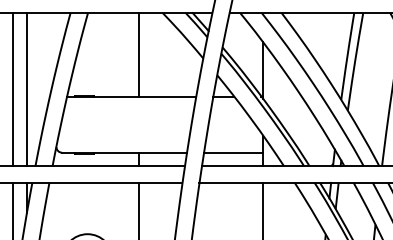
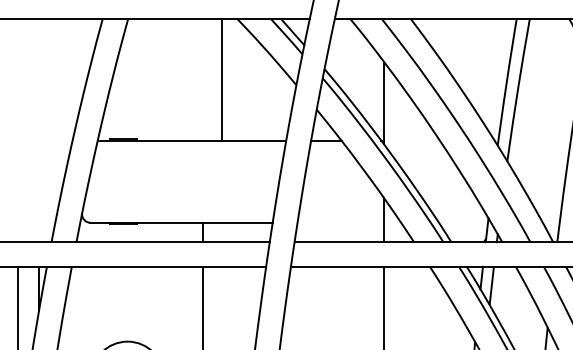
line: (139, 54) -> (222, 79), moved
line: (12, 89) -> (17, 130), removed
line: (26, 89) -> (38, 130), removed
line: (233, 152) -> (340, 222), removed

